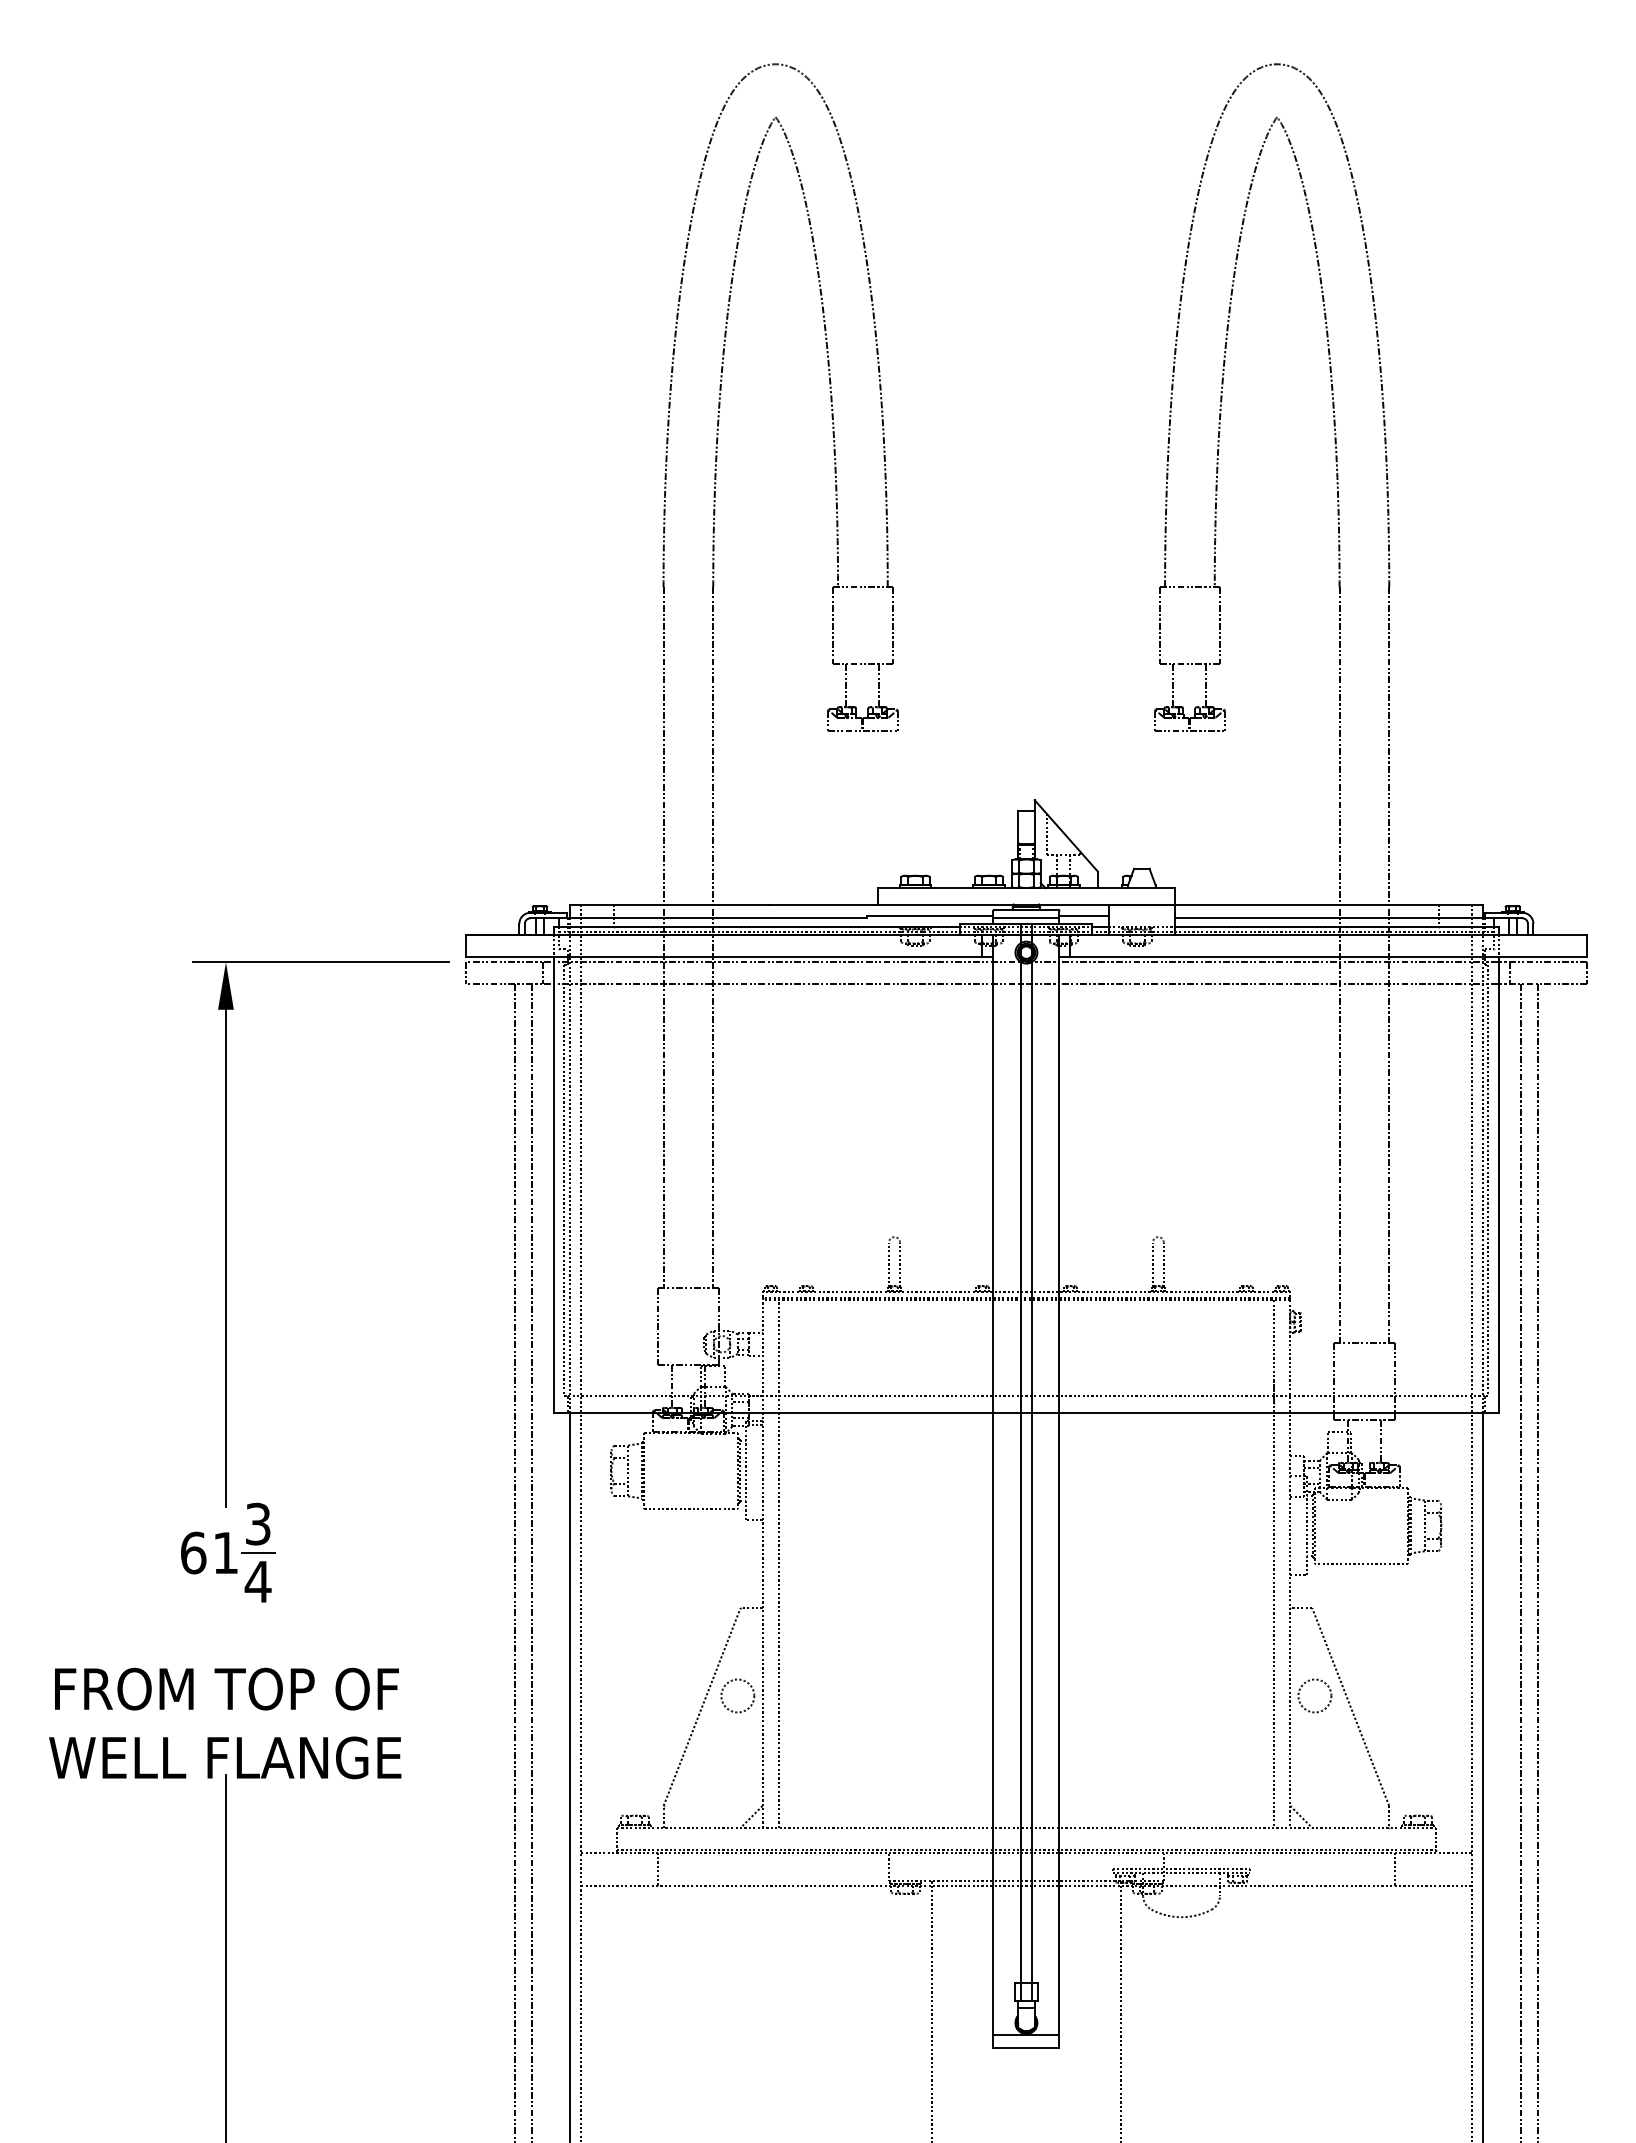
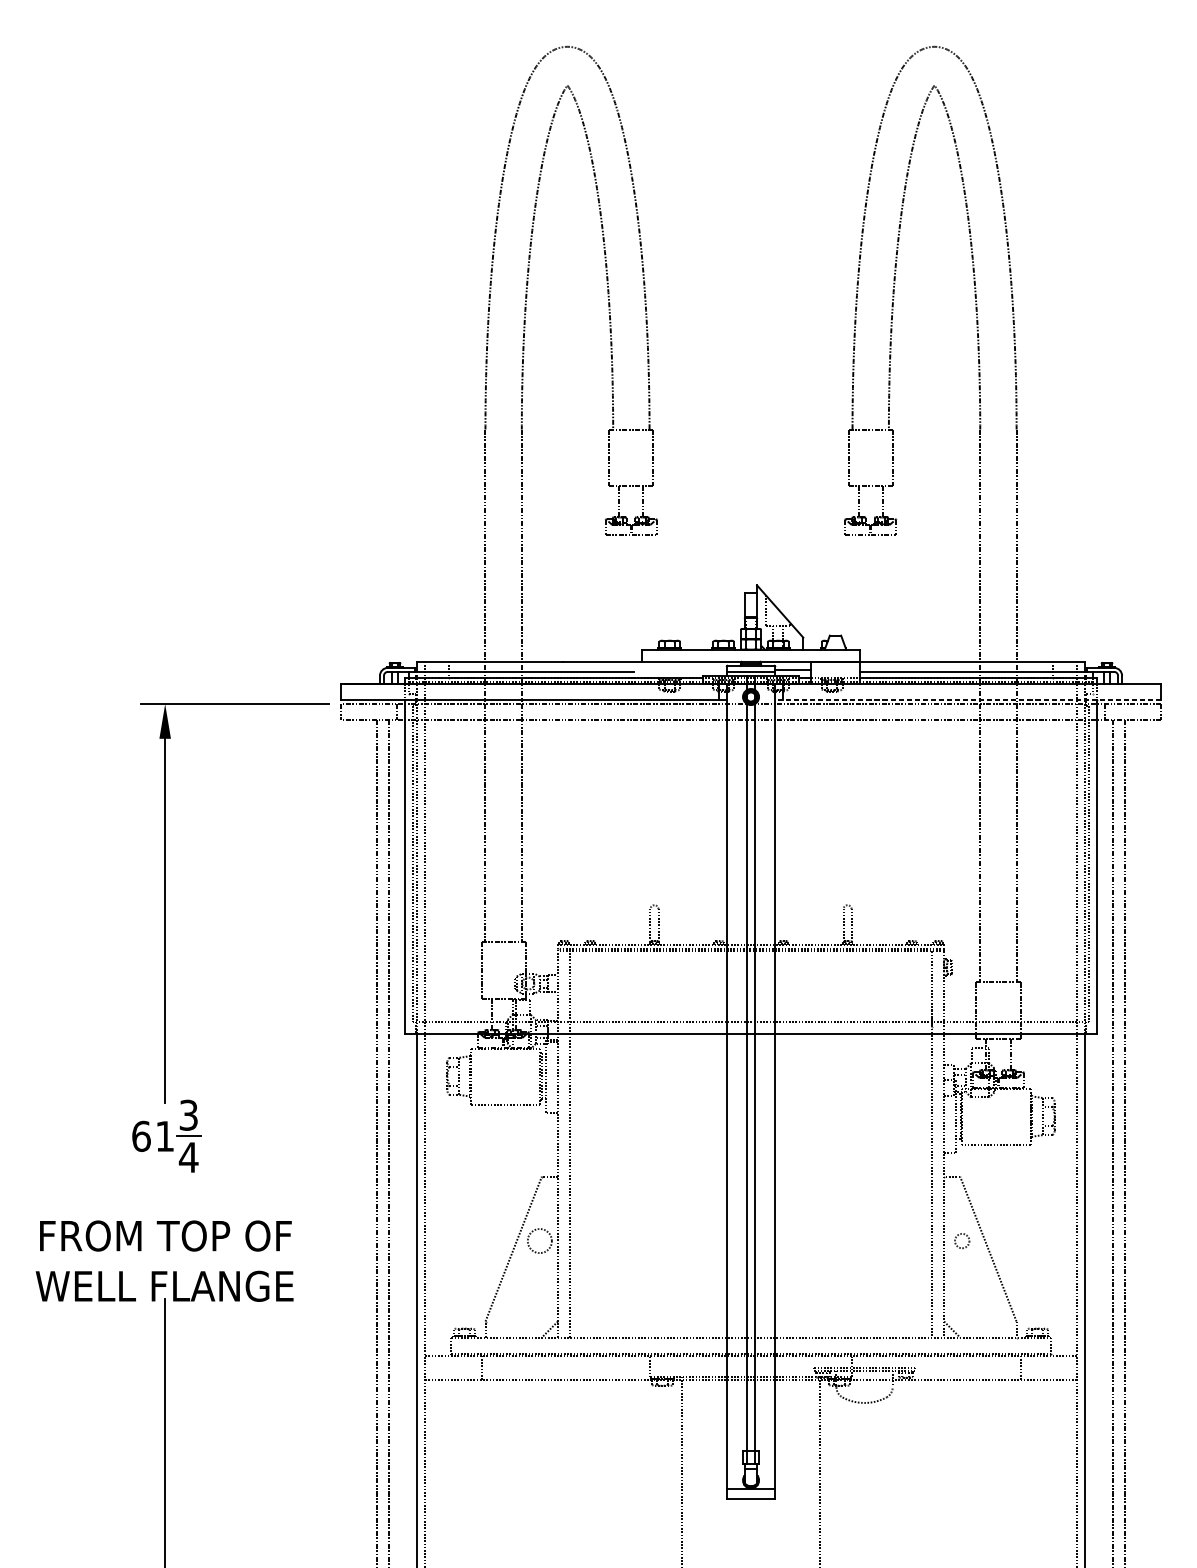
line: (930, 915) -> (680, 669), removed
line: (1323, 956) -> (968, 699), solid -> dashed
circle: (1314, 1695) -> (961, 1240), size x0.6

